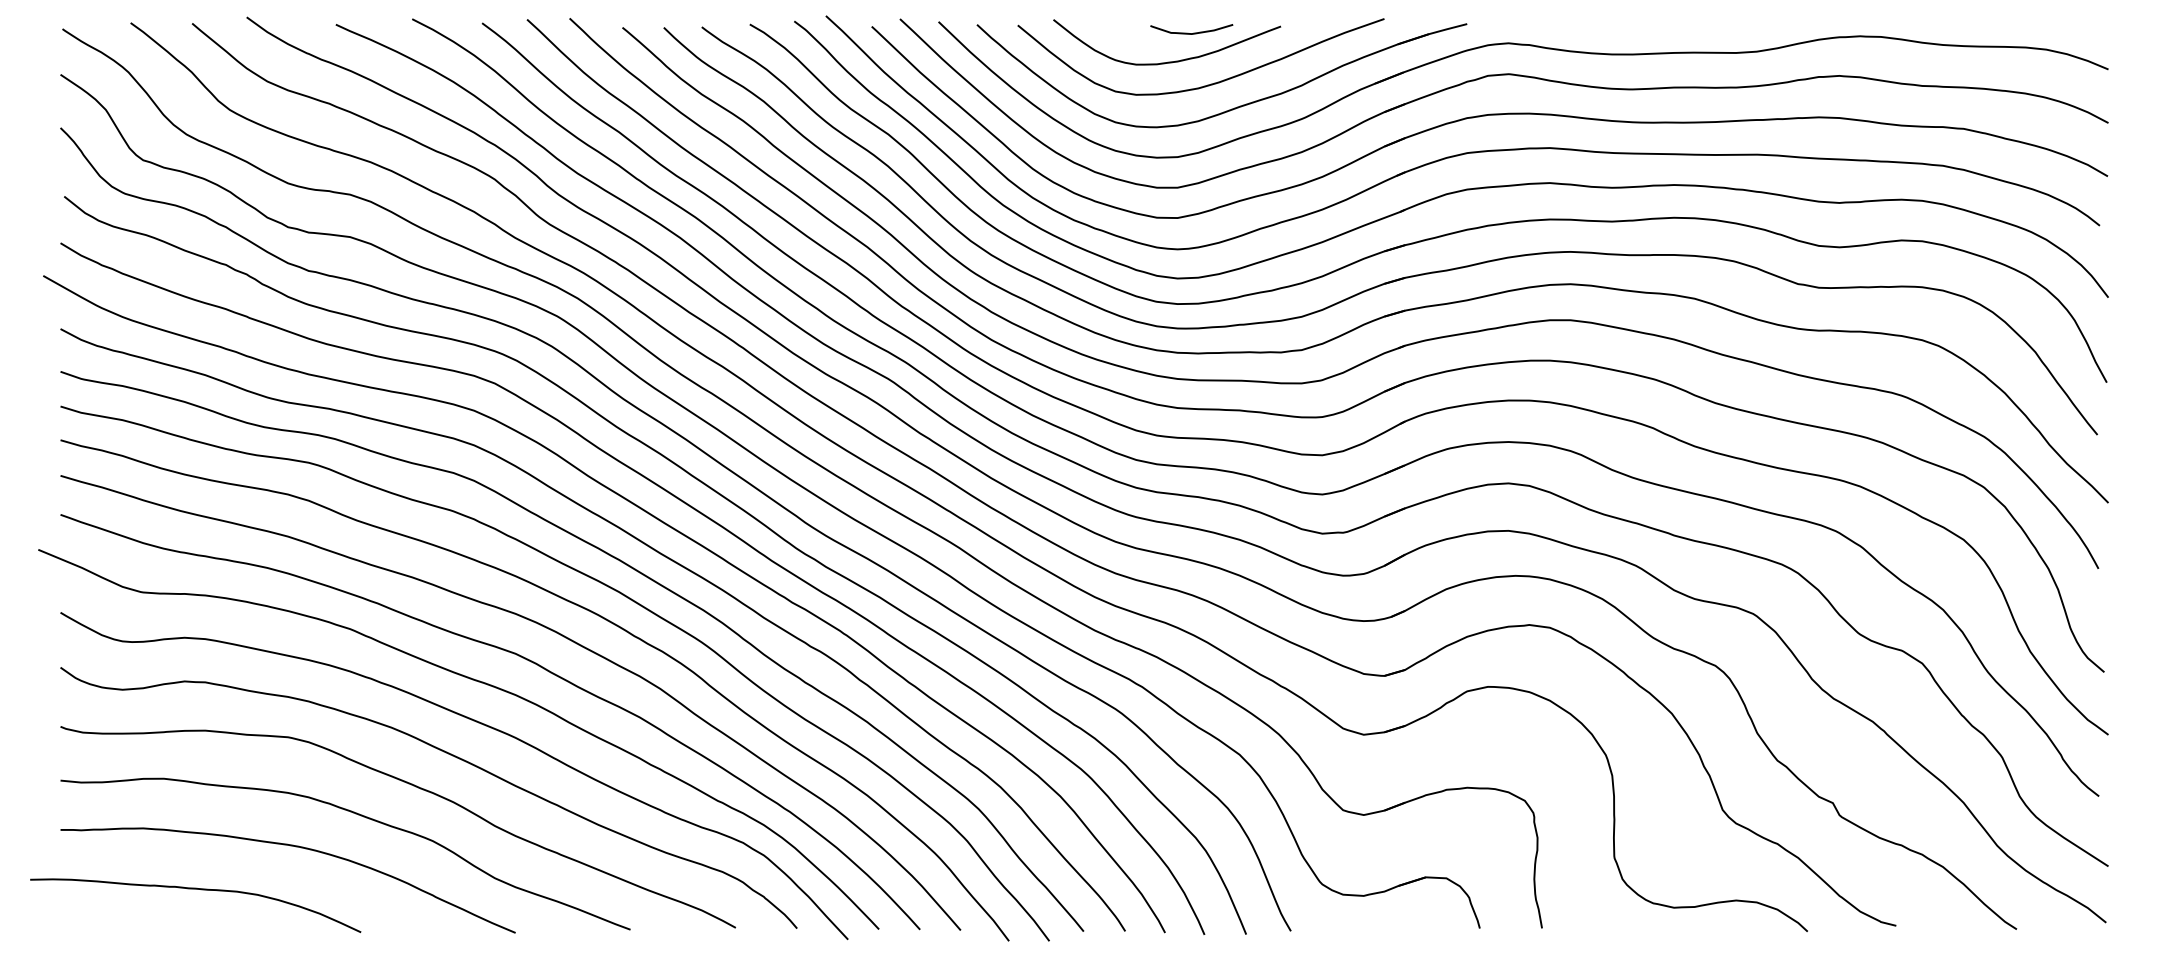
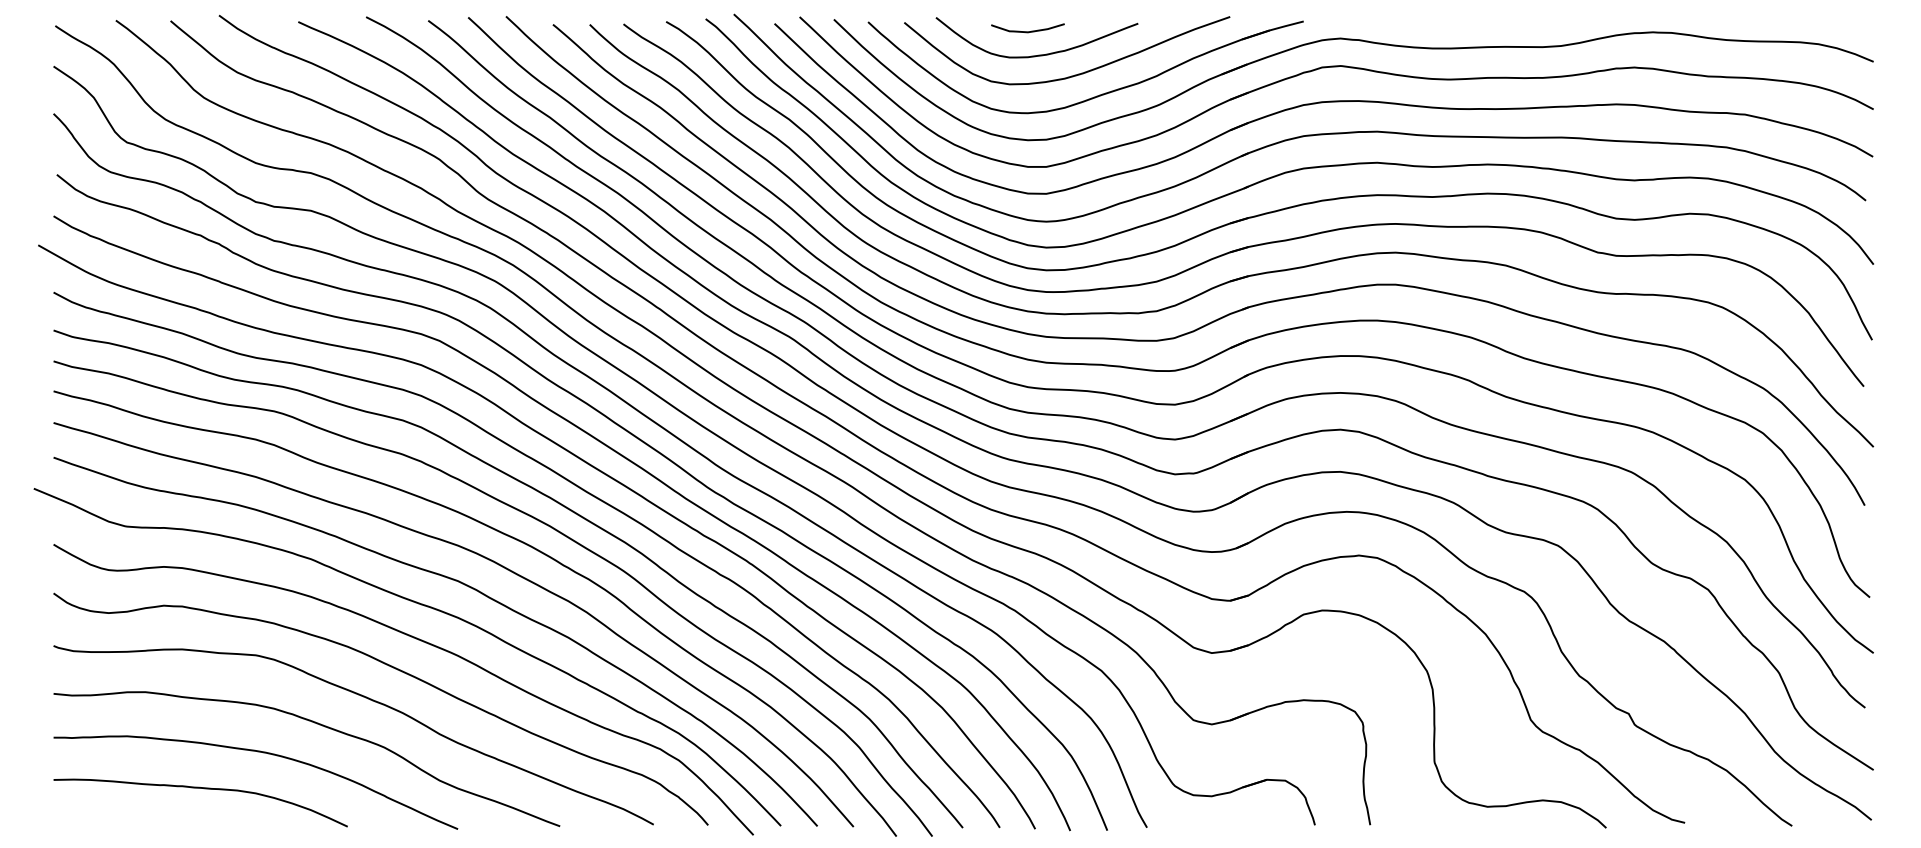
curve: (1191, 33) -> (1027, 31), moved
curve: (199, 890) -> (204, 789), moved

